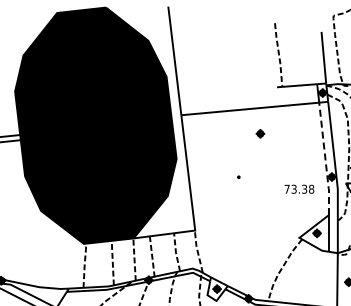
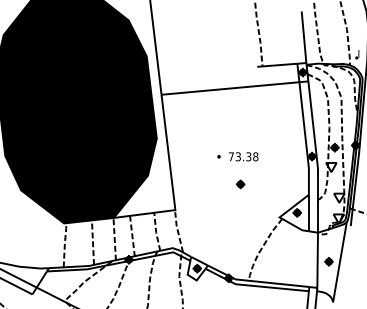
part: (260, 133) -> (240, 184), moved
line: (325, 158) -> (305, 138), dashed -> solid
text: (299, 188) -> (243, 156), moved

